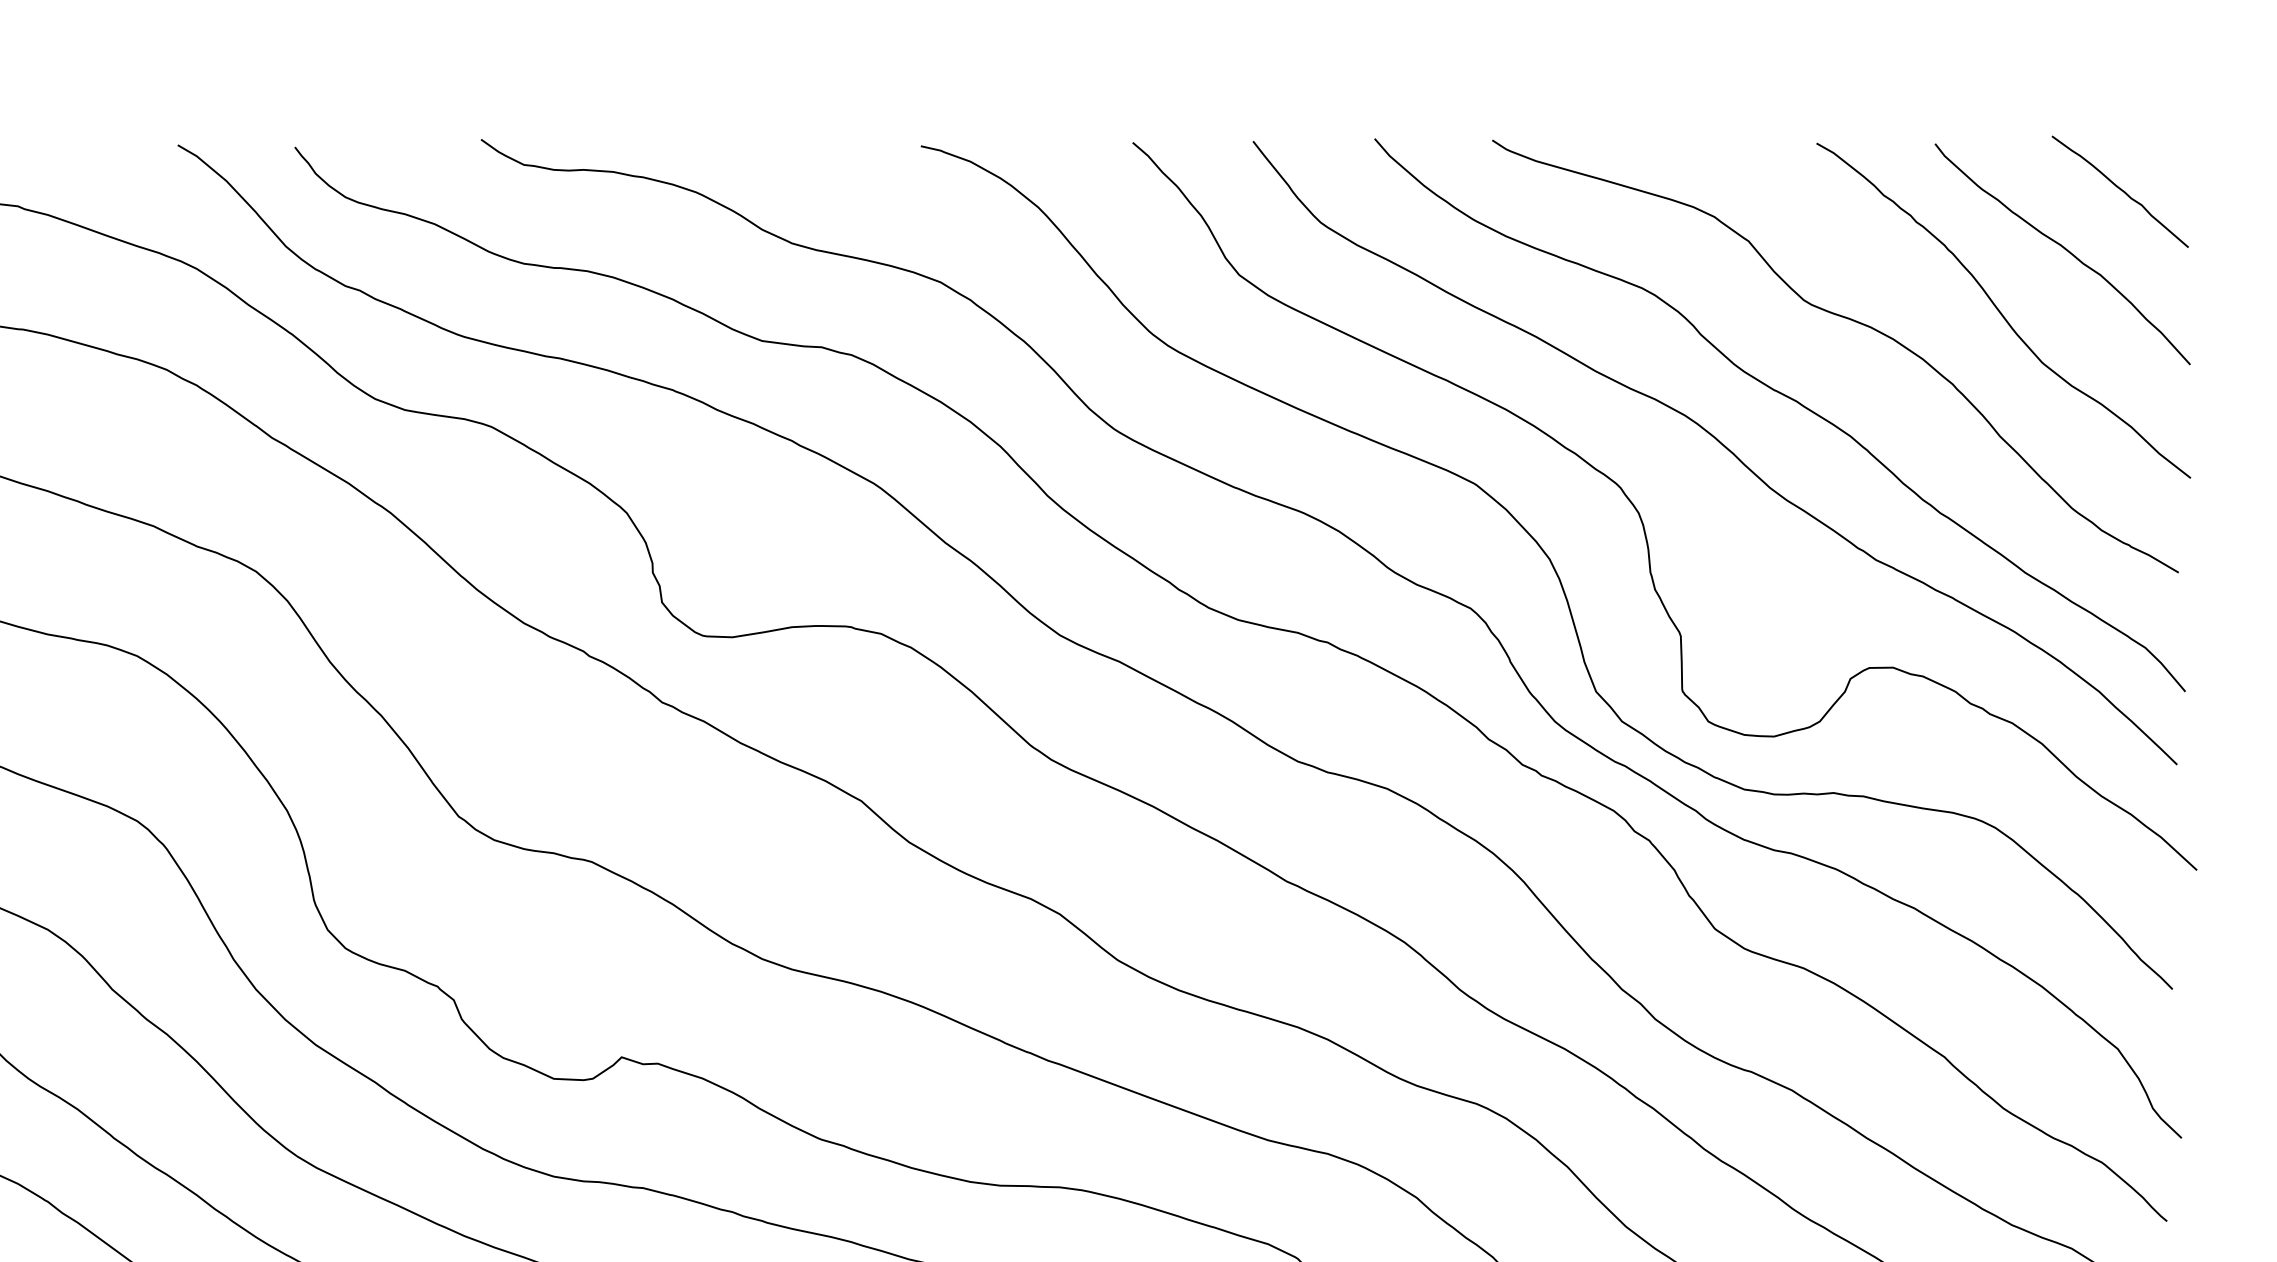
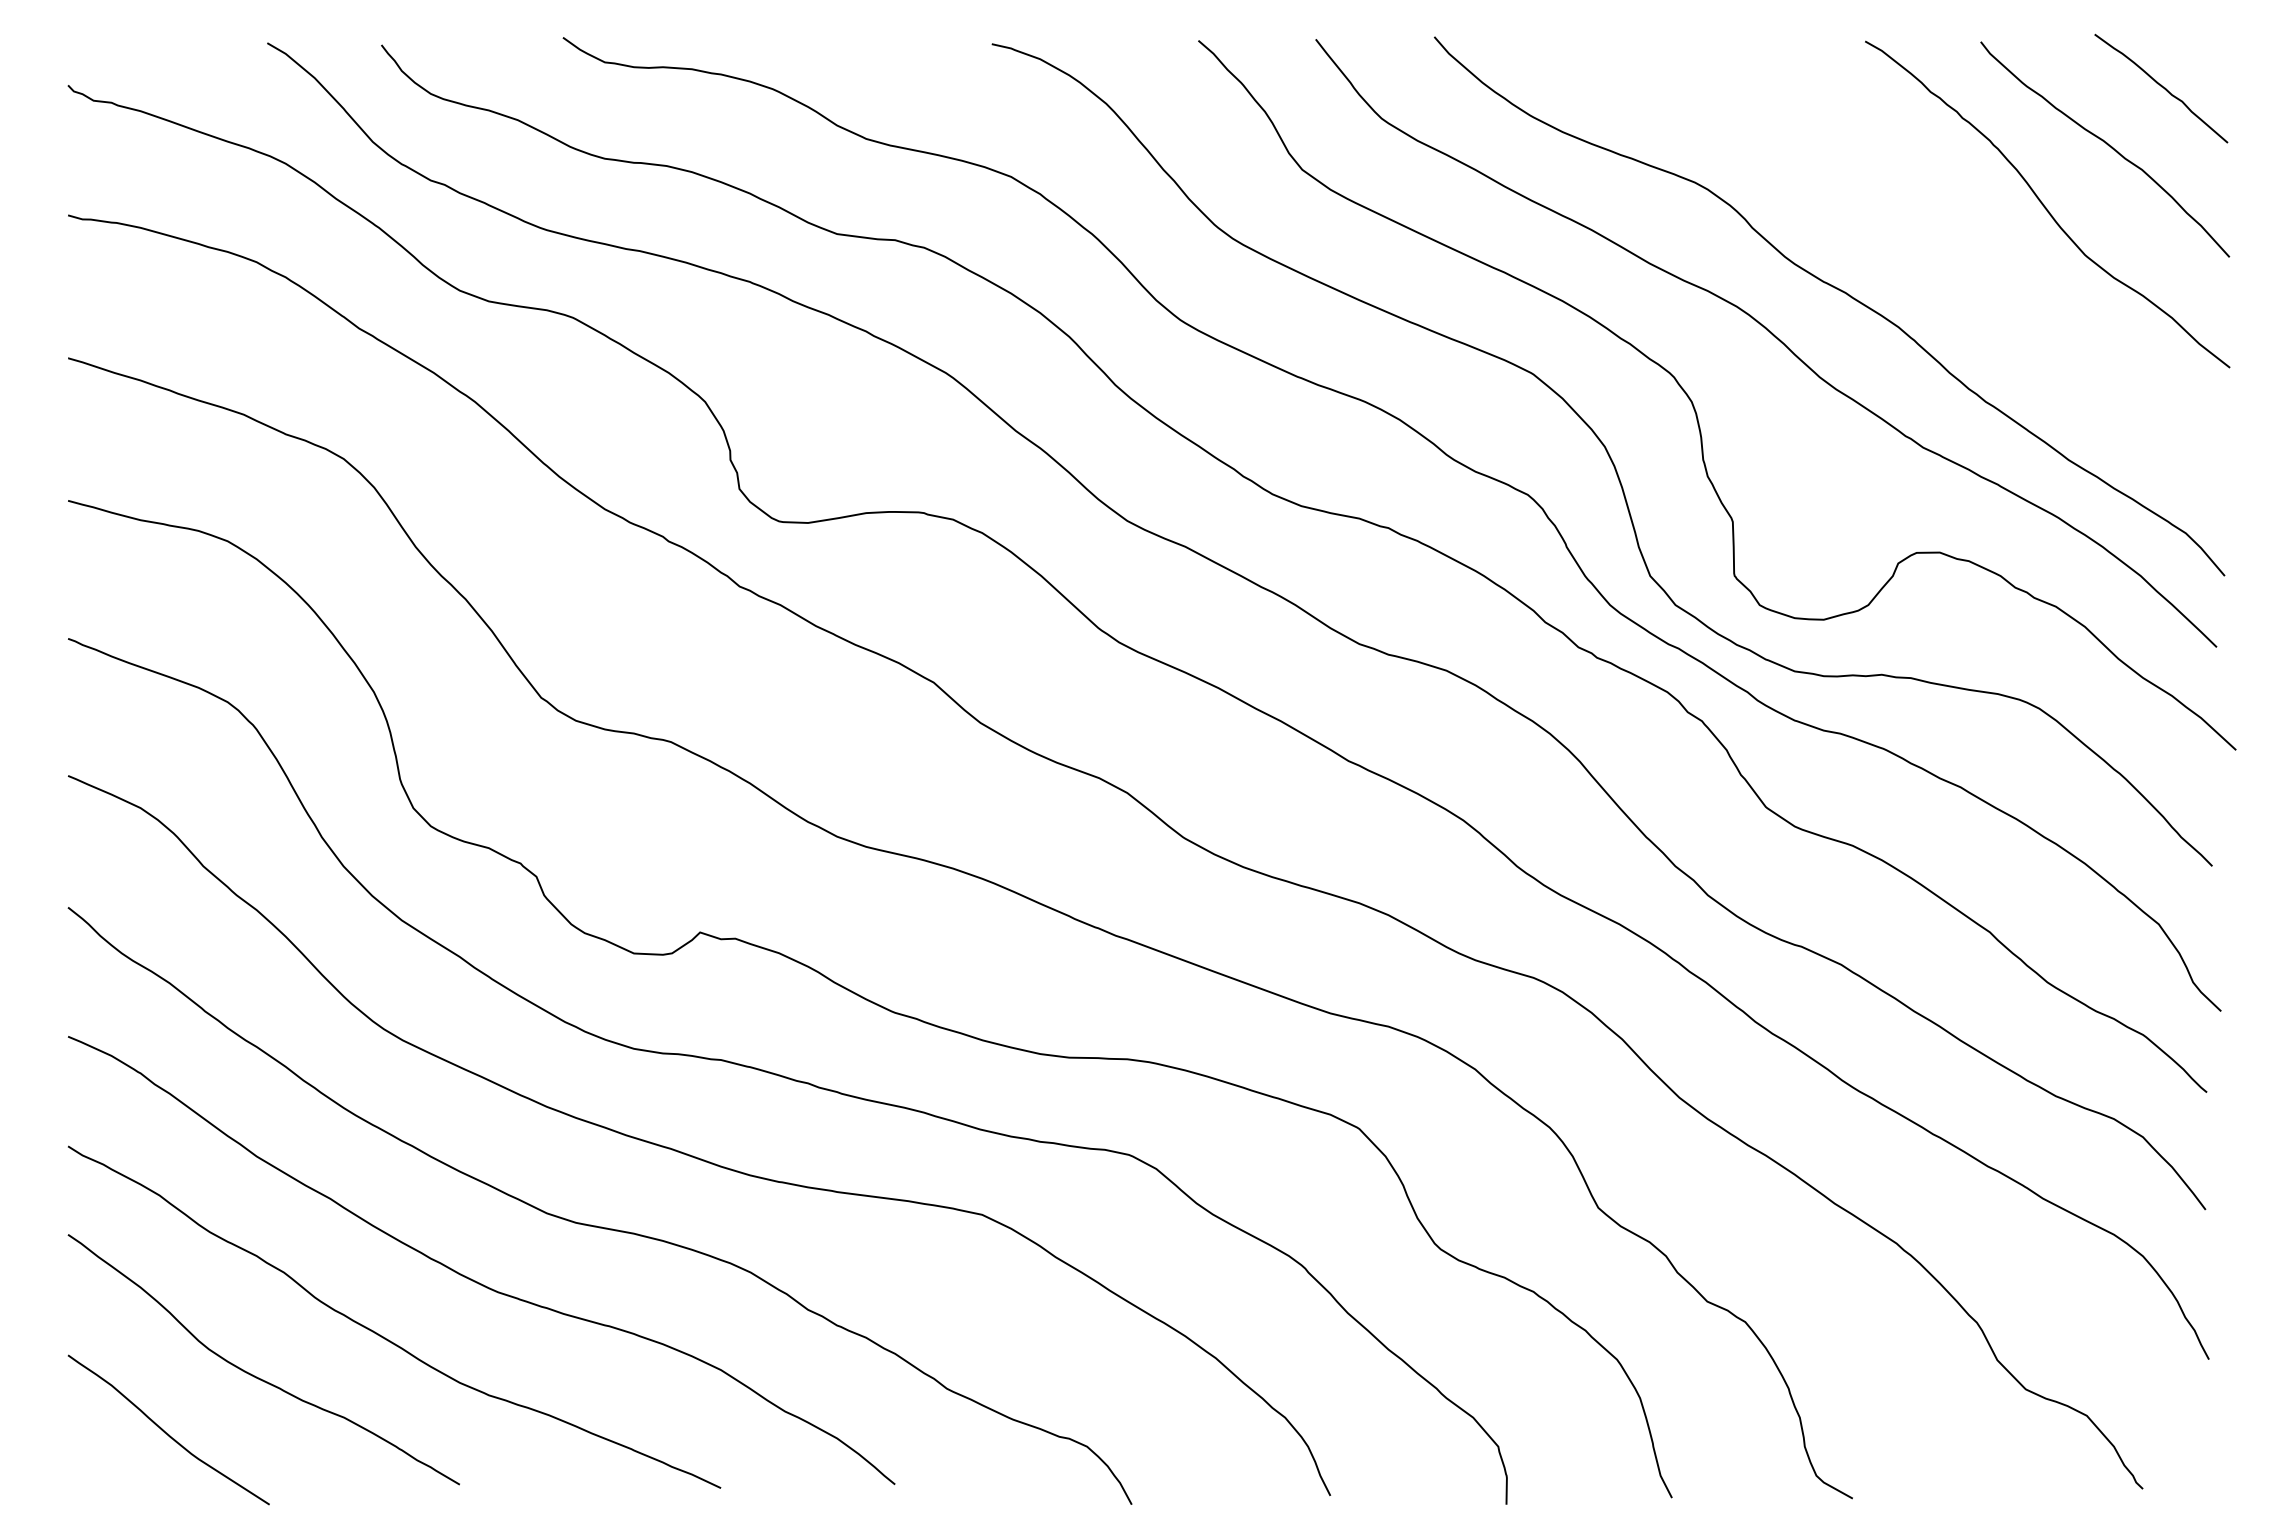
curve: (1848, 319) -> (1896, 213), removed

